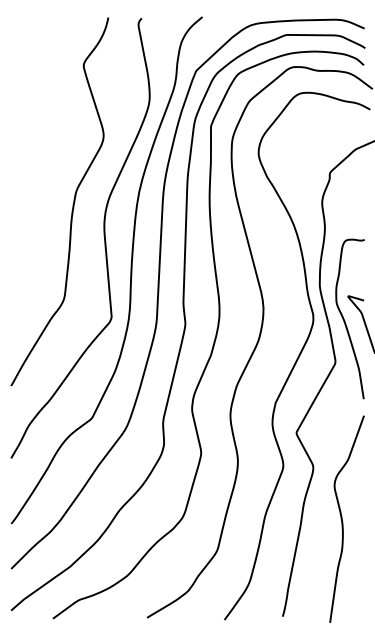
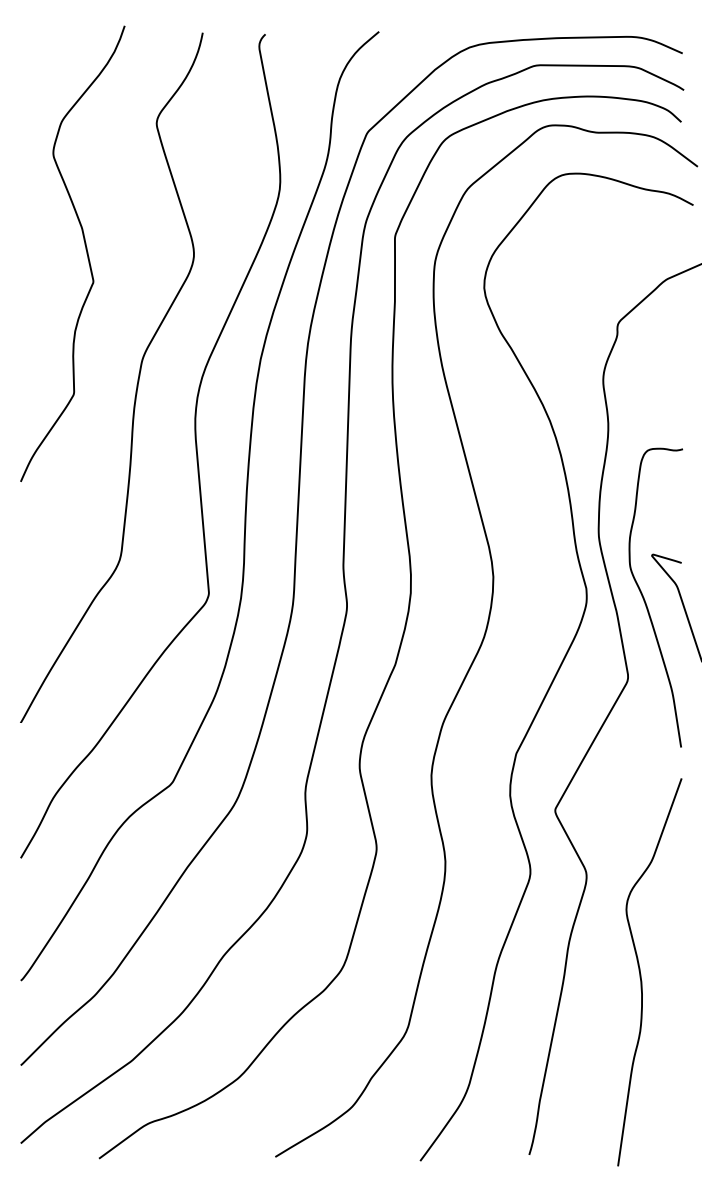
curve: (45, 135) -> (85, 253), added

